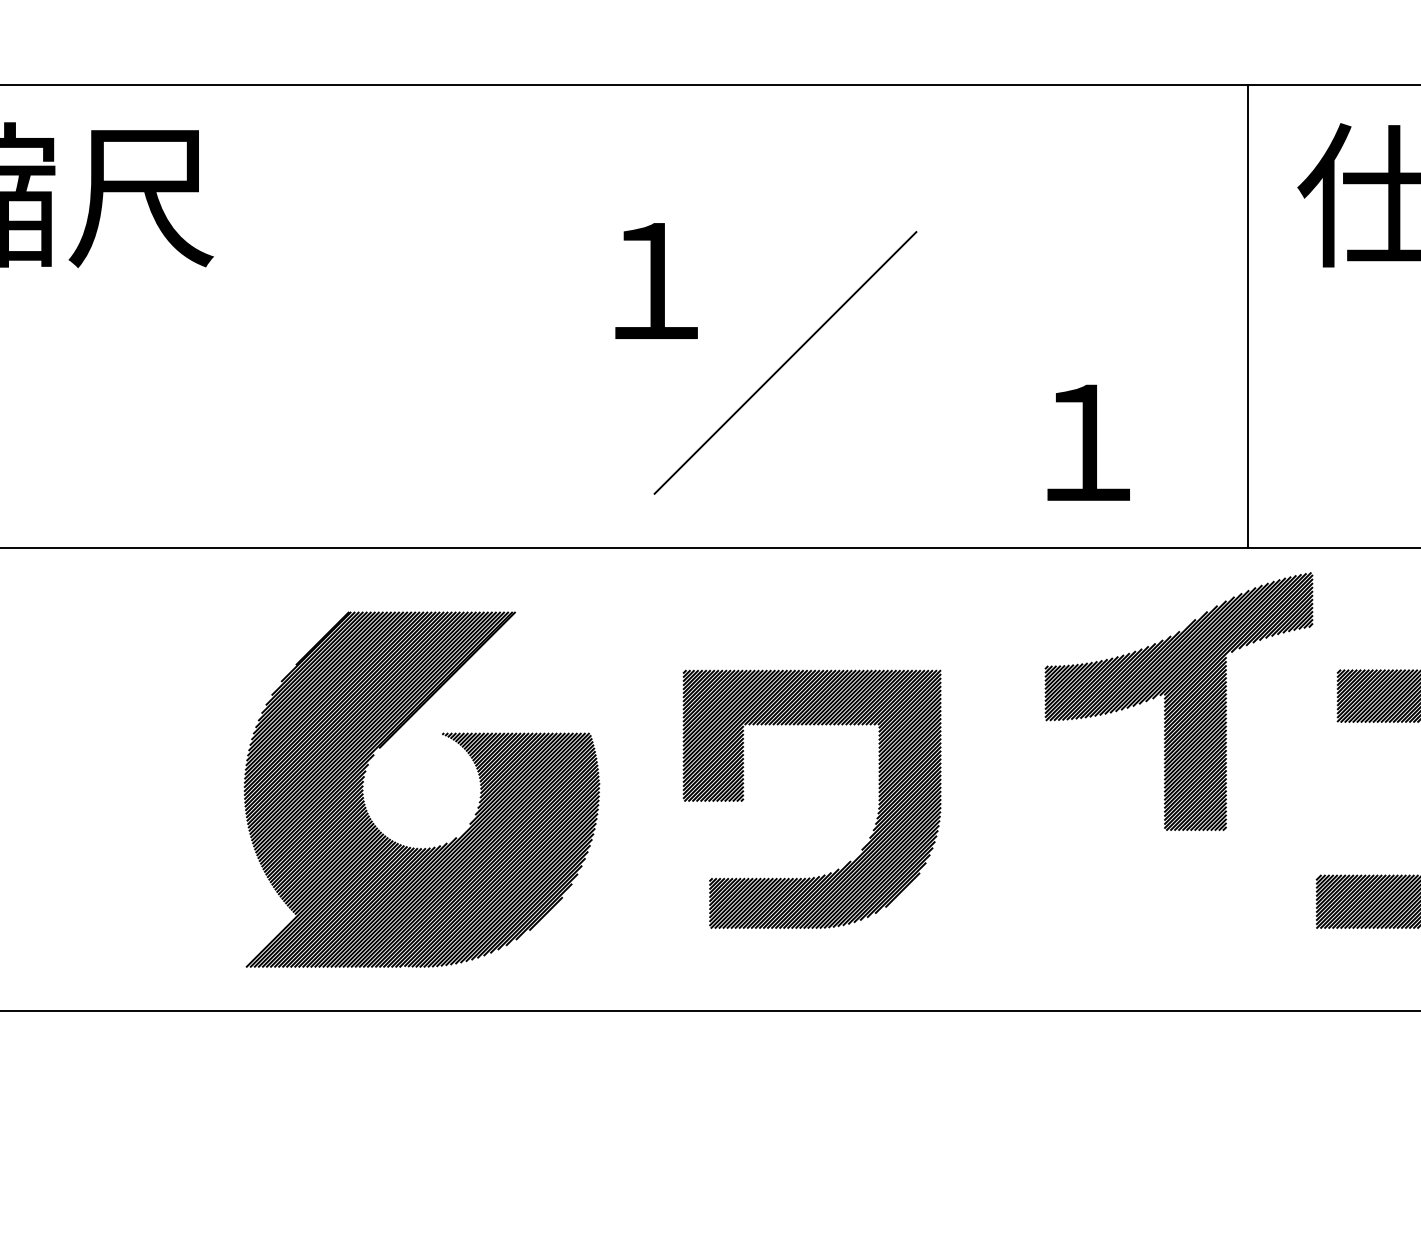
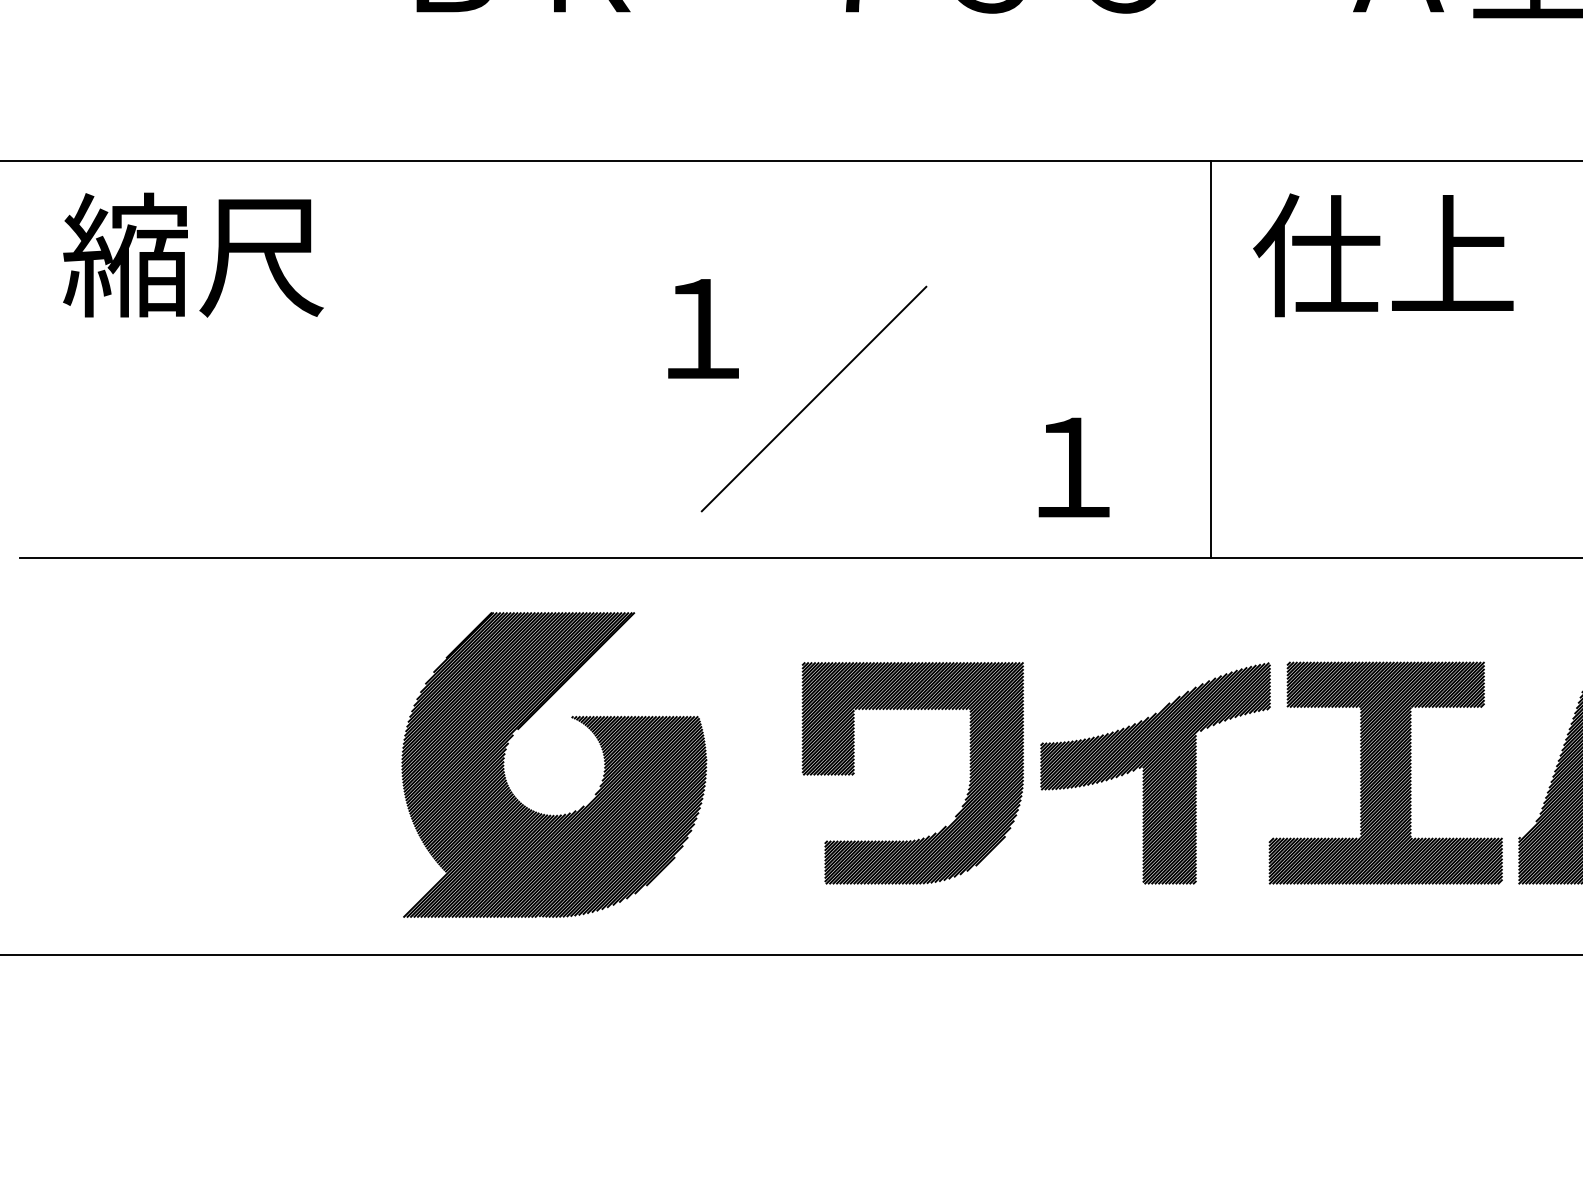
part: (1178, 701) -> (1155, 773), moved
part: (453, 741) -> (581, 723), moved
part: (878, 799) -> (969, 773), moved

